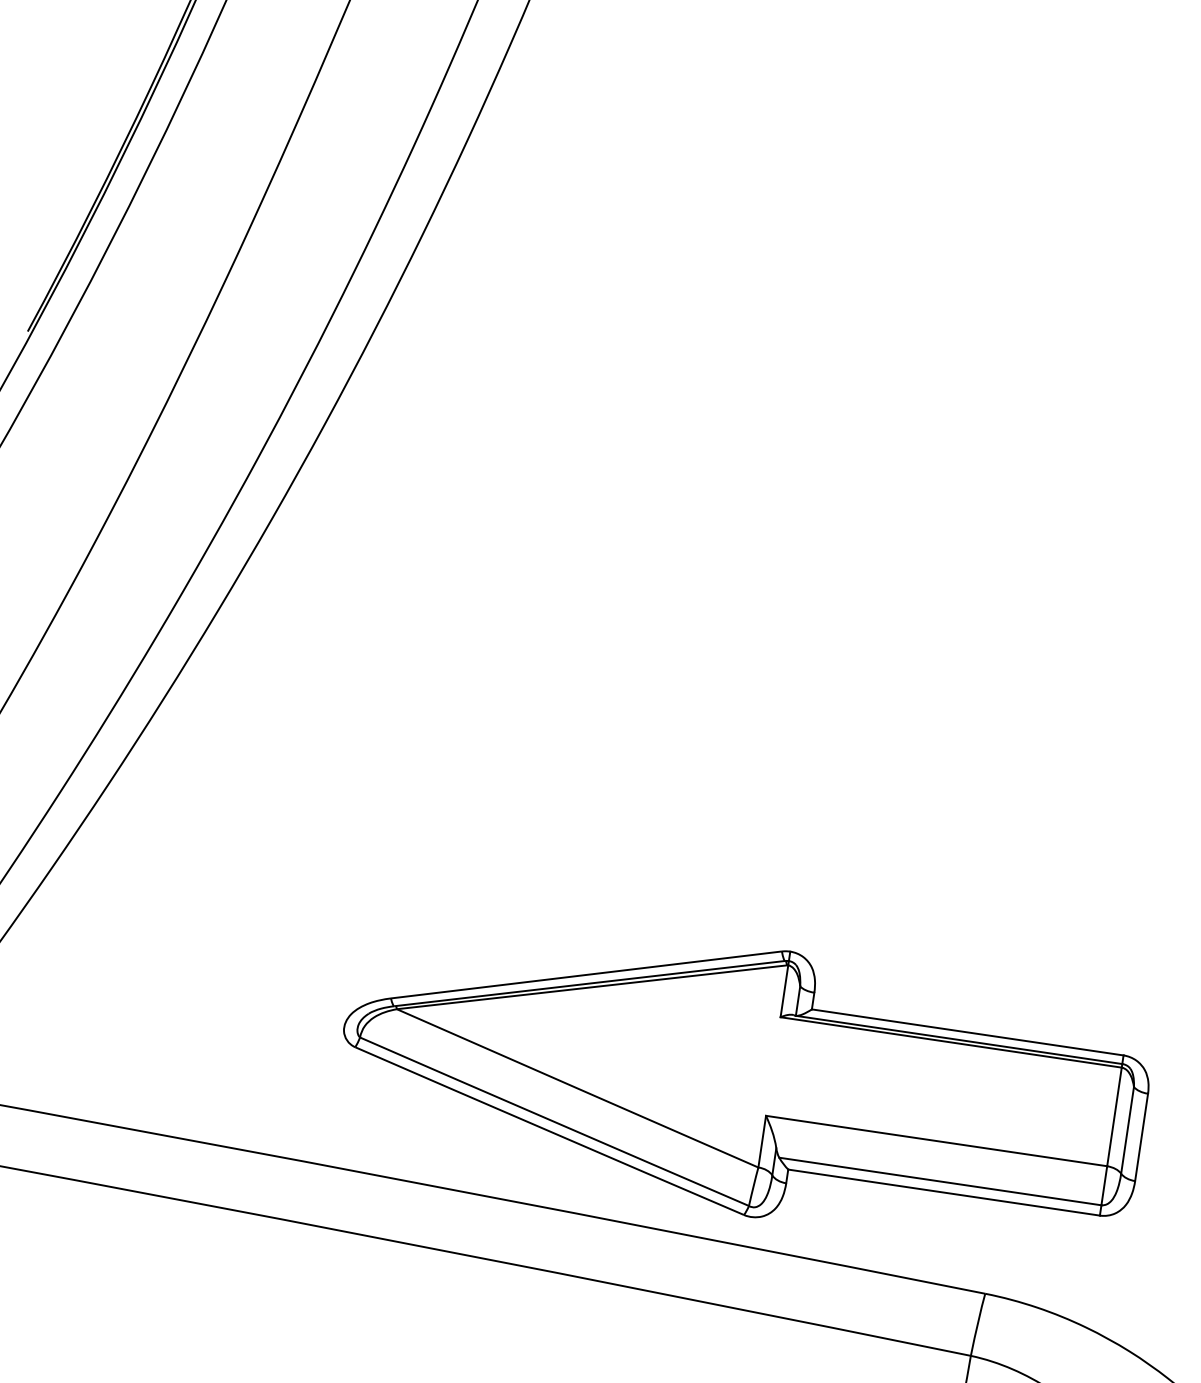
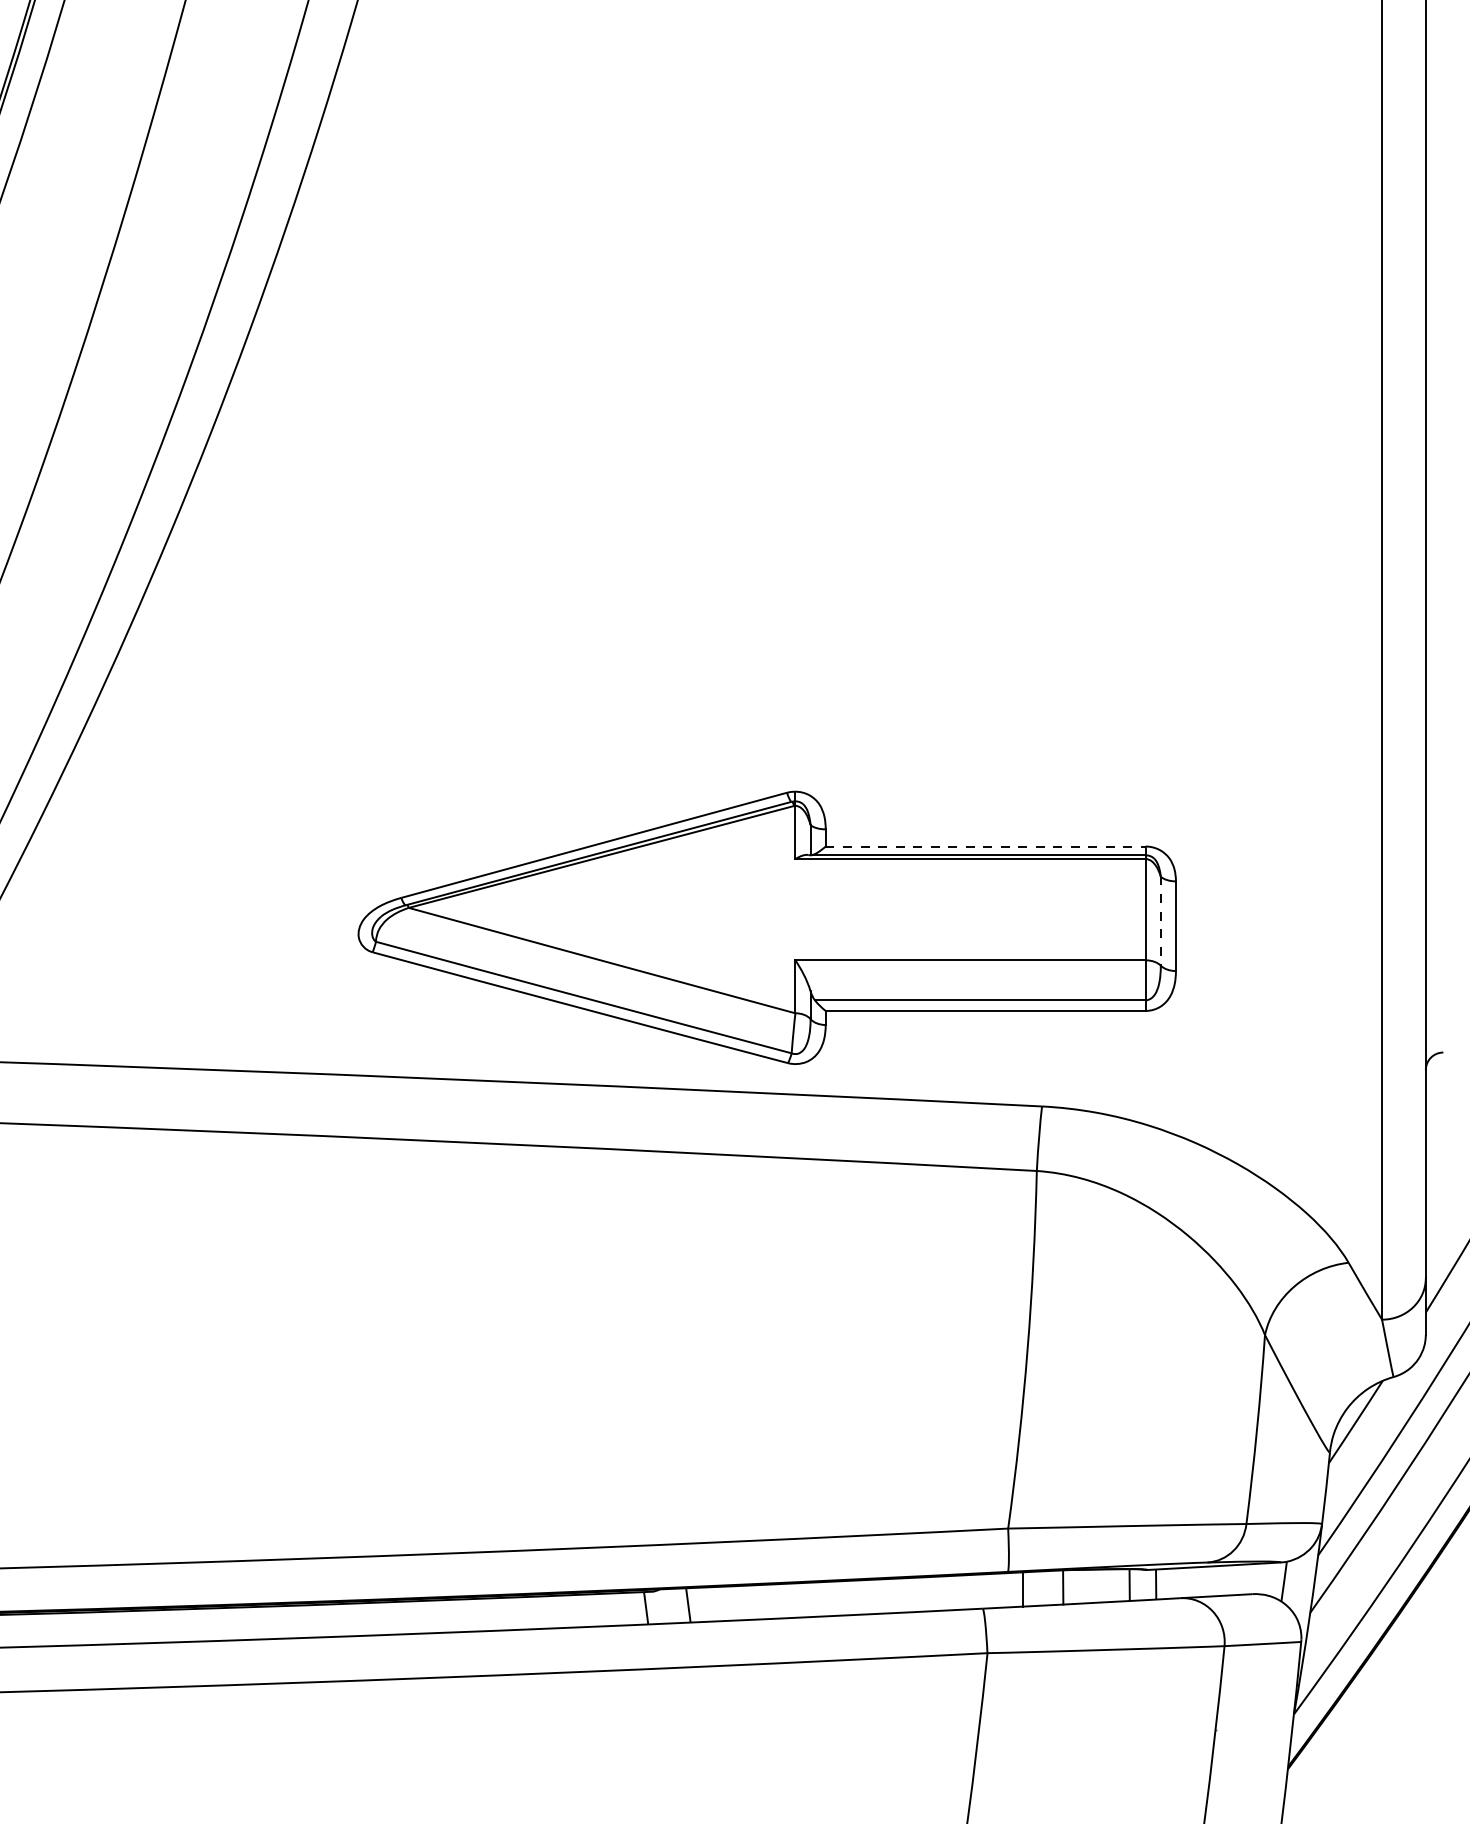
line: (967, 1032) -> (985, 846), solid -> dashed
line: (1127, 1130) -> (1160, 921), solid -> dashed

